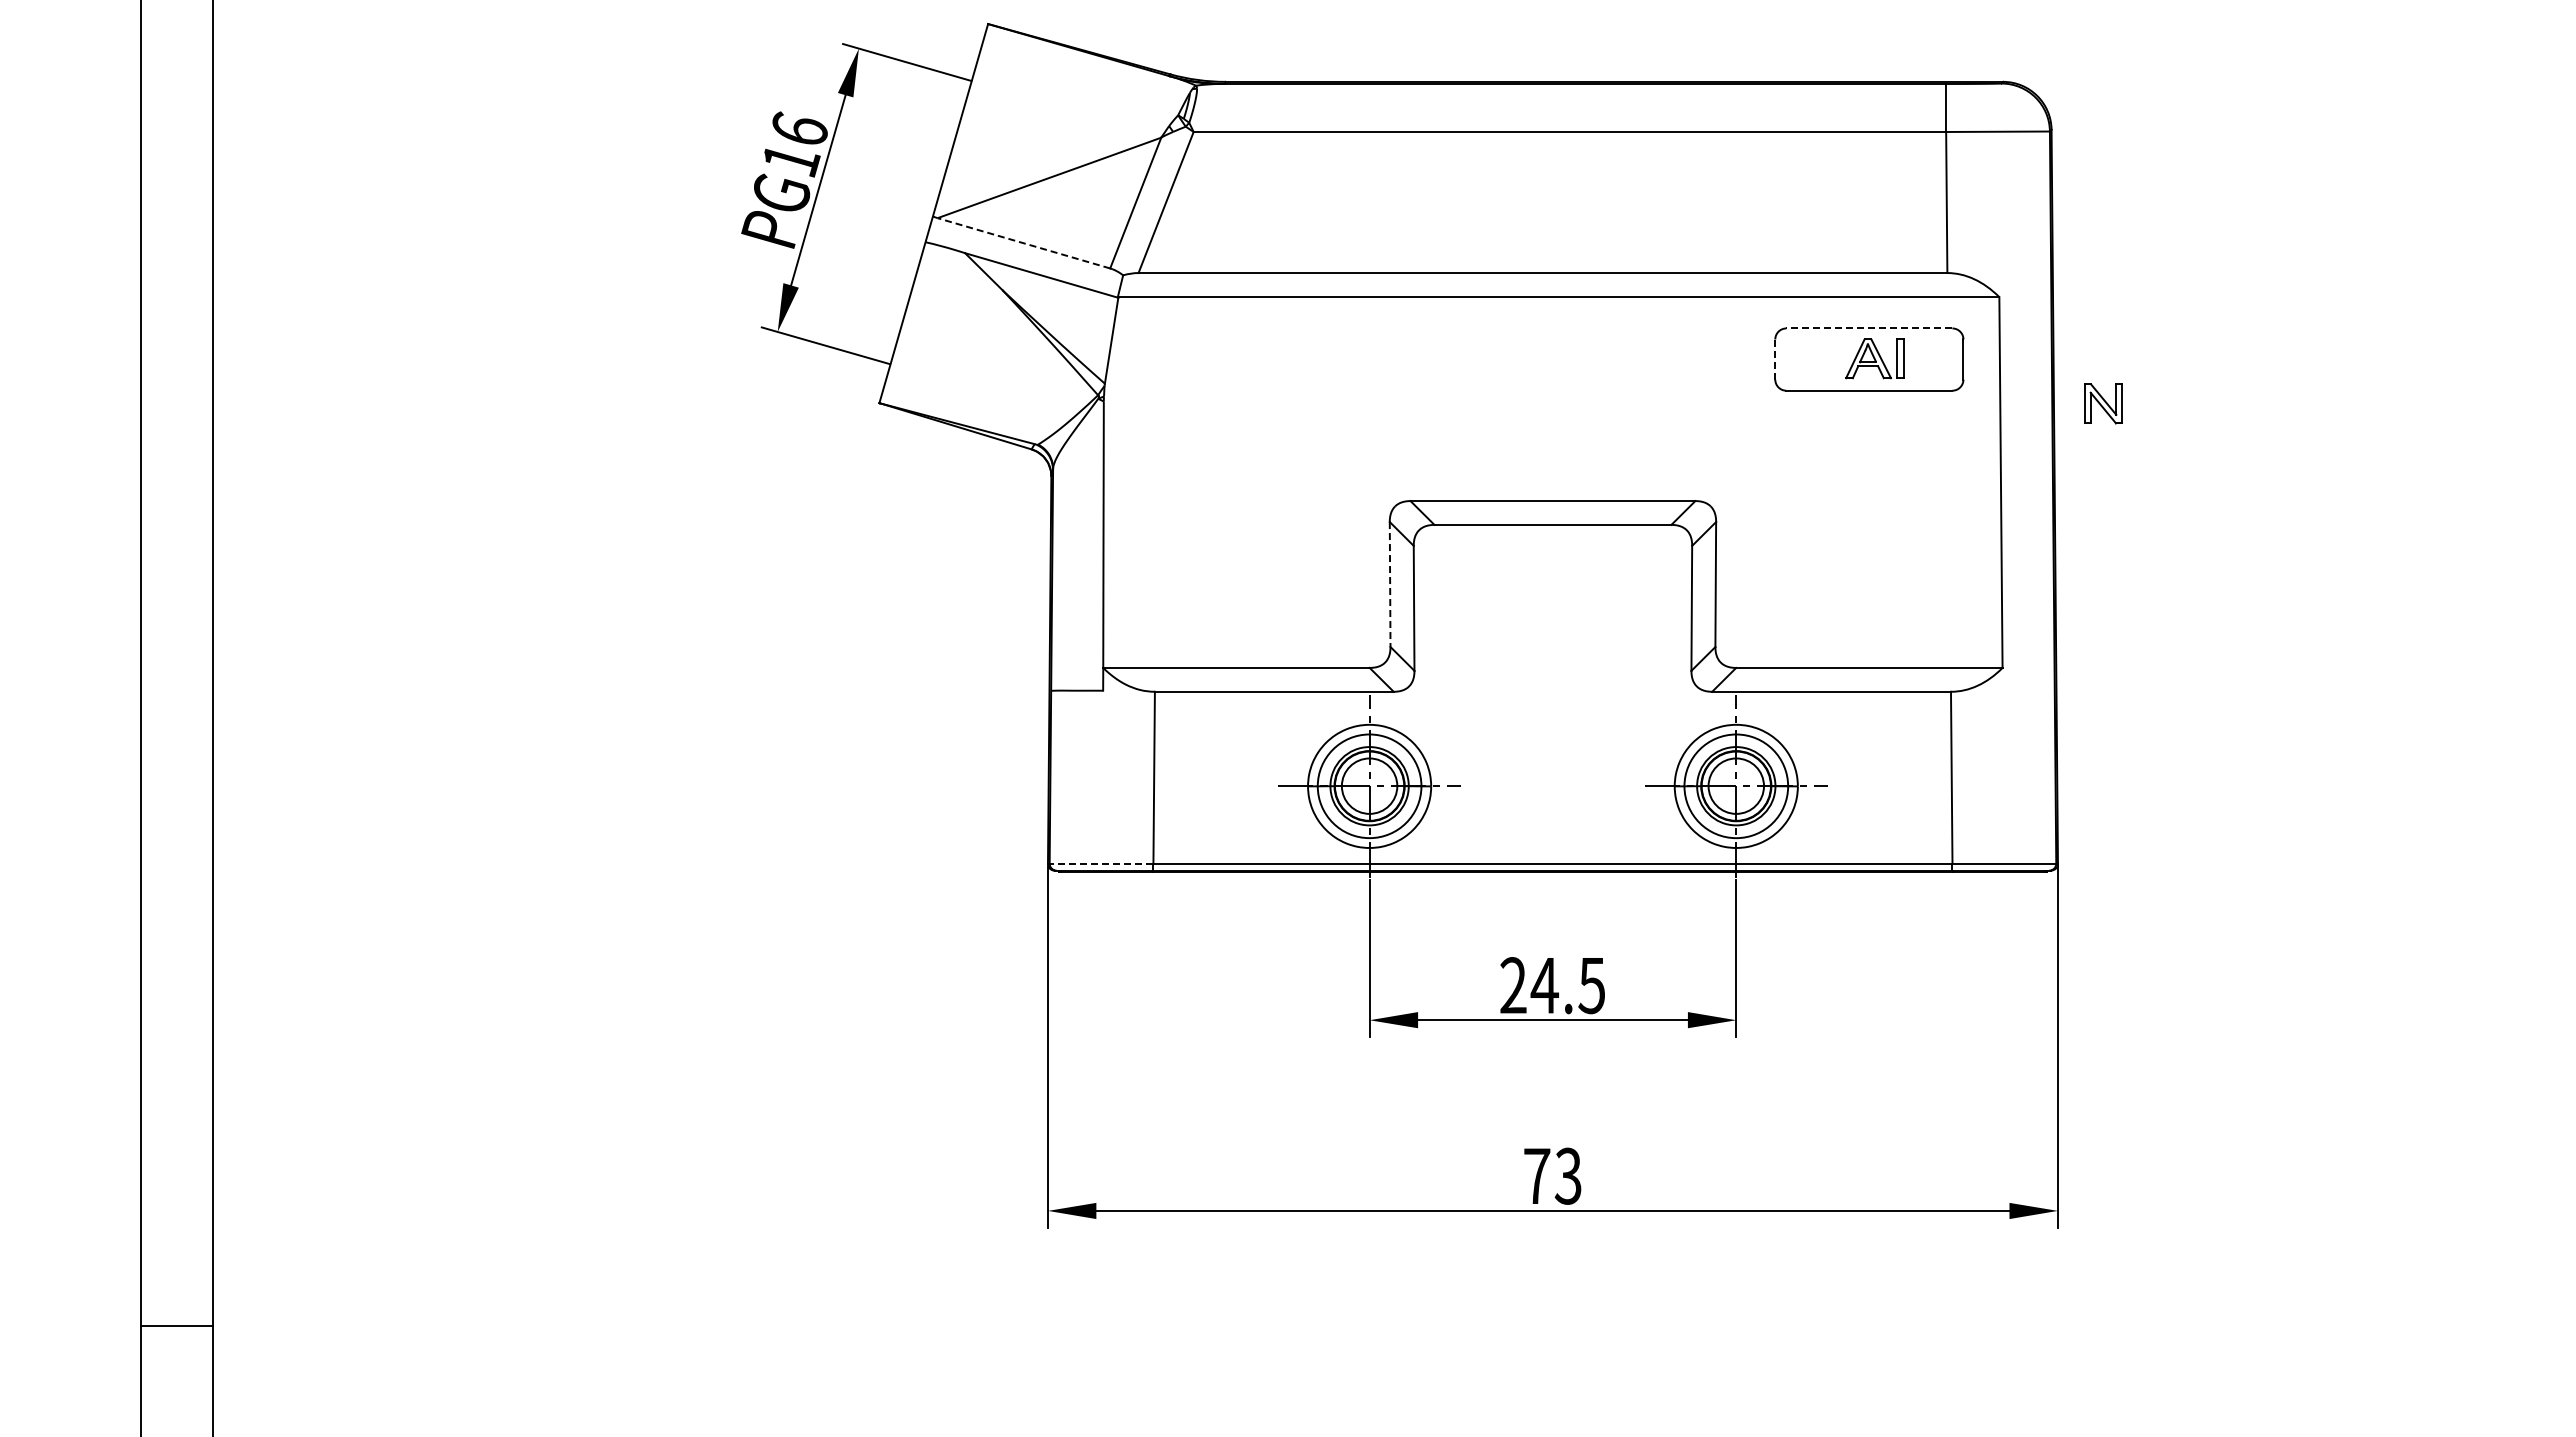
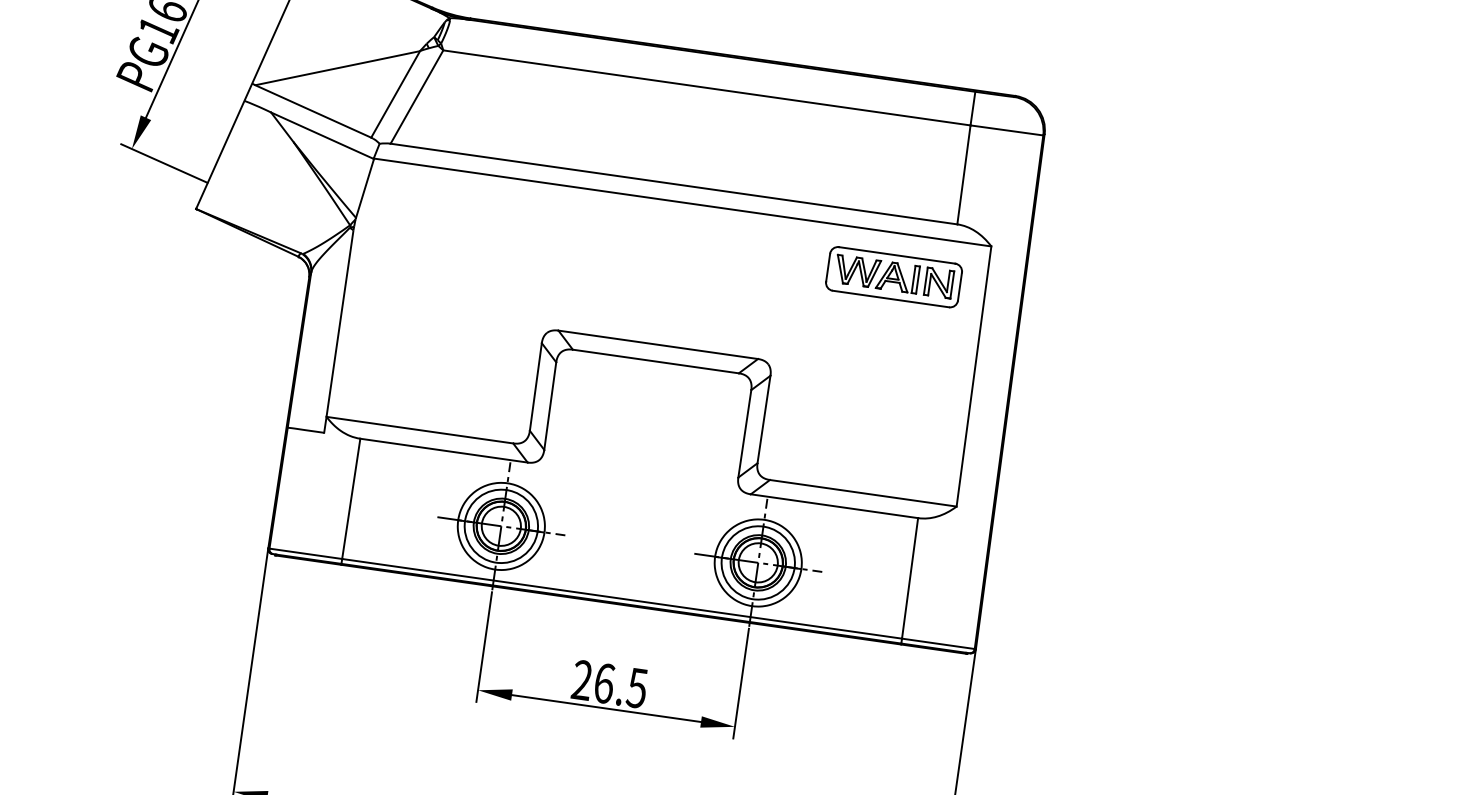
line: (1023, 243) -> (312, 111), dashed -> solid
line: (1868, 328) -> (896, 255), dashed -> solid
part: (1816, 358) -> (857, 271), added
line: (1775, 359) -> (828, 267), dashed -> solid
part: (2103, 403) -> (939, 282), moved
line: (1390, 585) -> (536, 387), dashed -> solid
line: (1101, 863) -> (305, 553), dashed -> solid
text: (1544, 985) -> (604, 683), 24.5 -> 26.5

